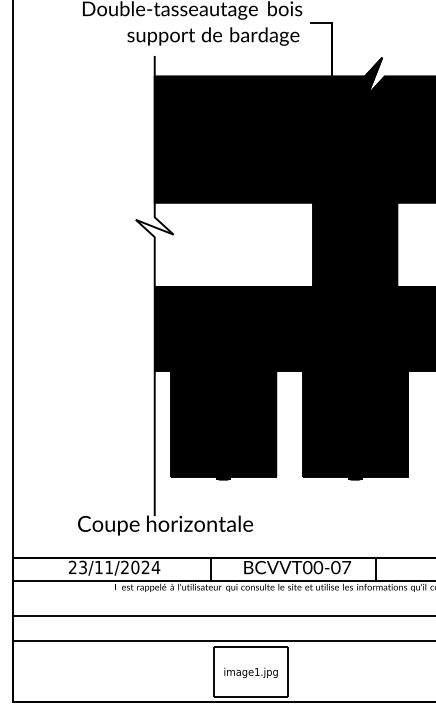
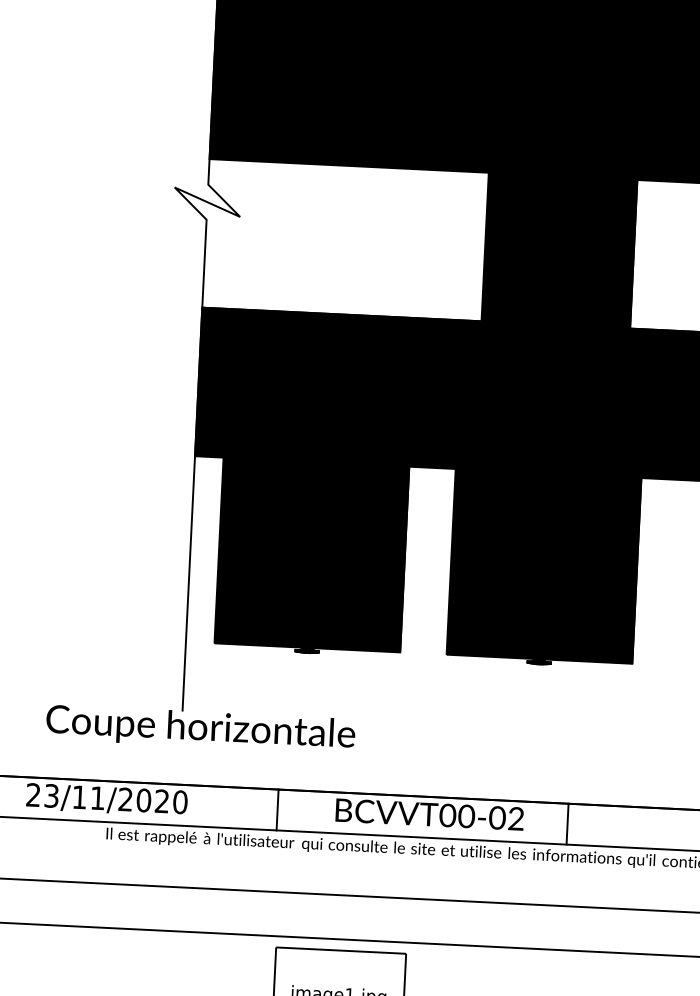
text: (155, 567) -> (179, 802), 23/11/2024 -> 23/11/2020
text: (346, 567) -> (516, 818), \c16711848;BCVVT00-07 -> \c16711848;BCVVT00-02

